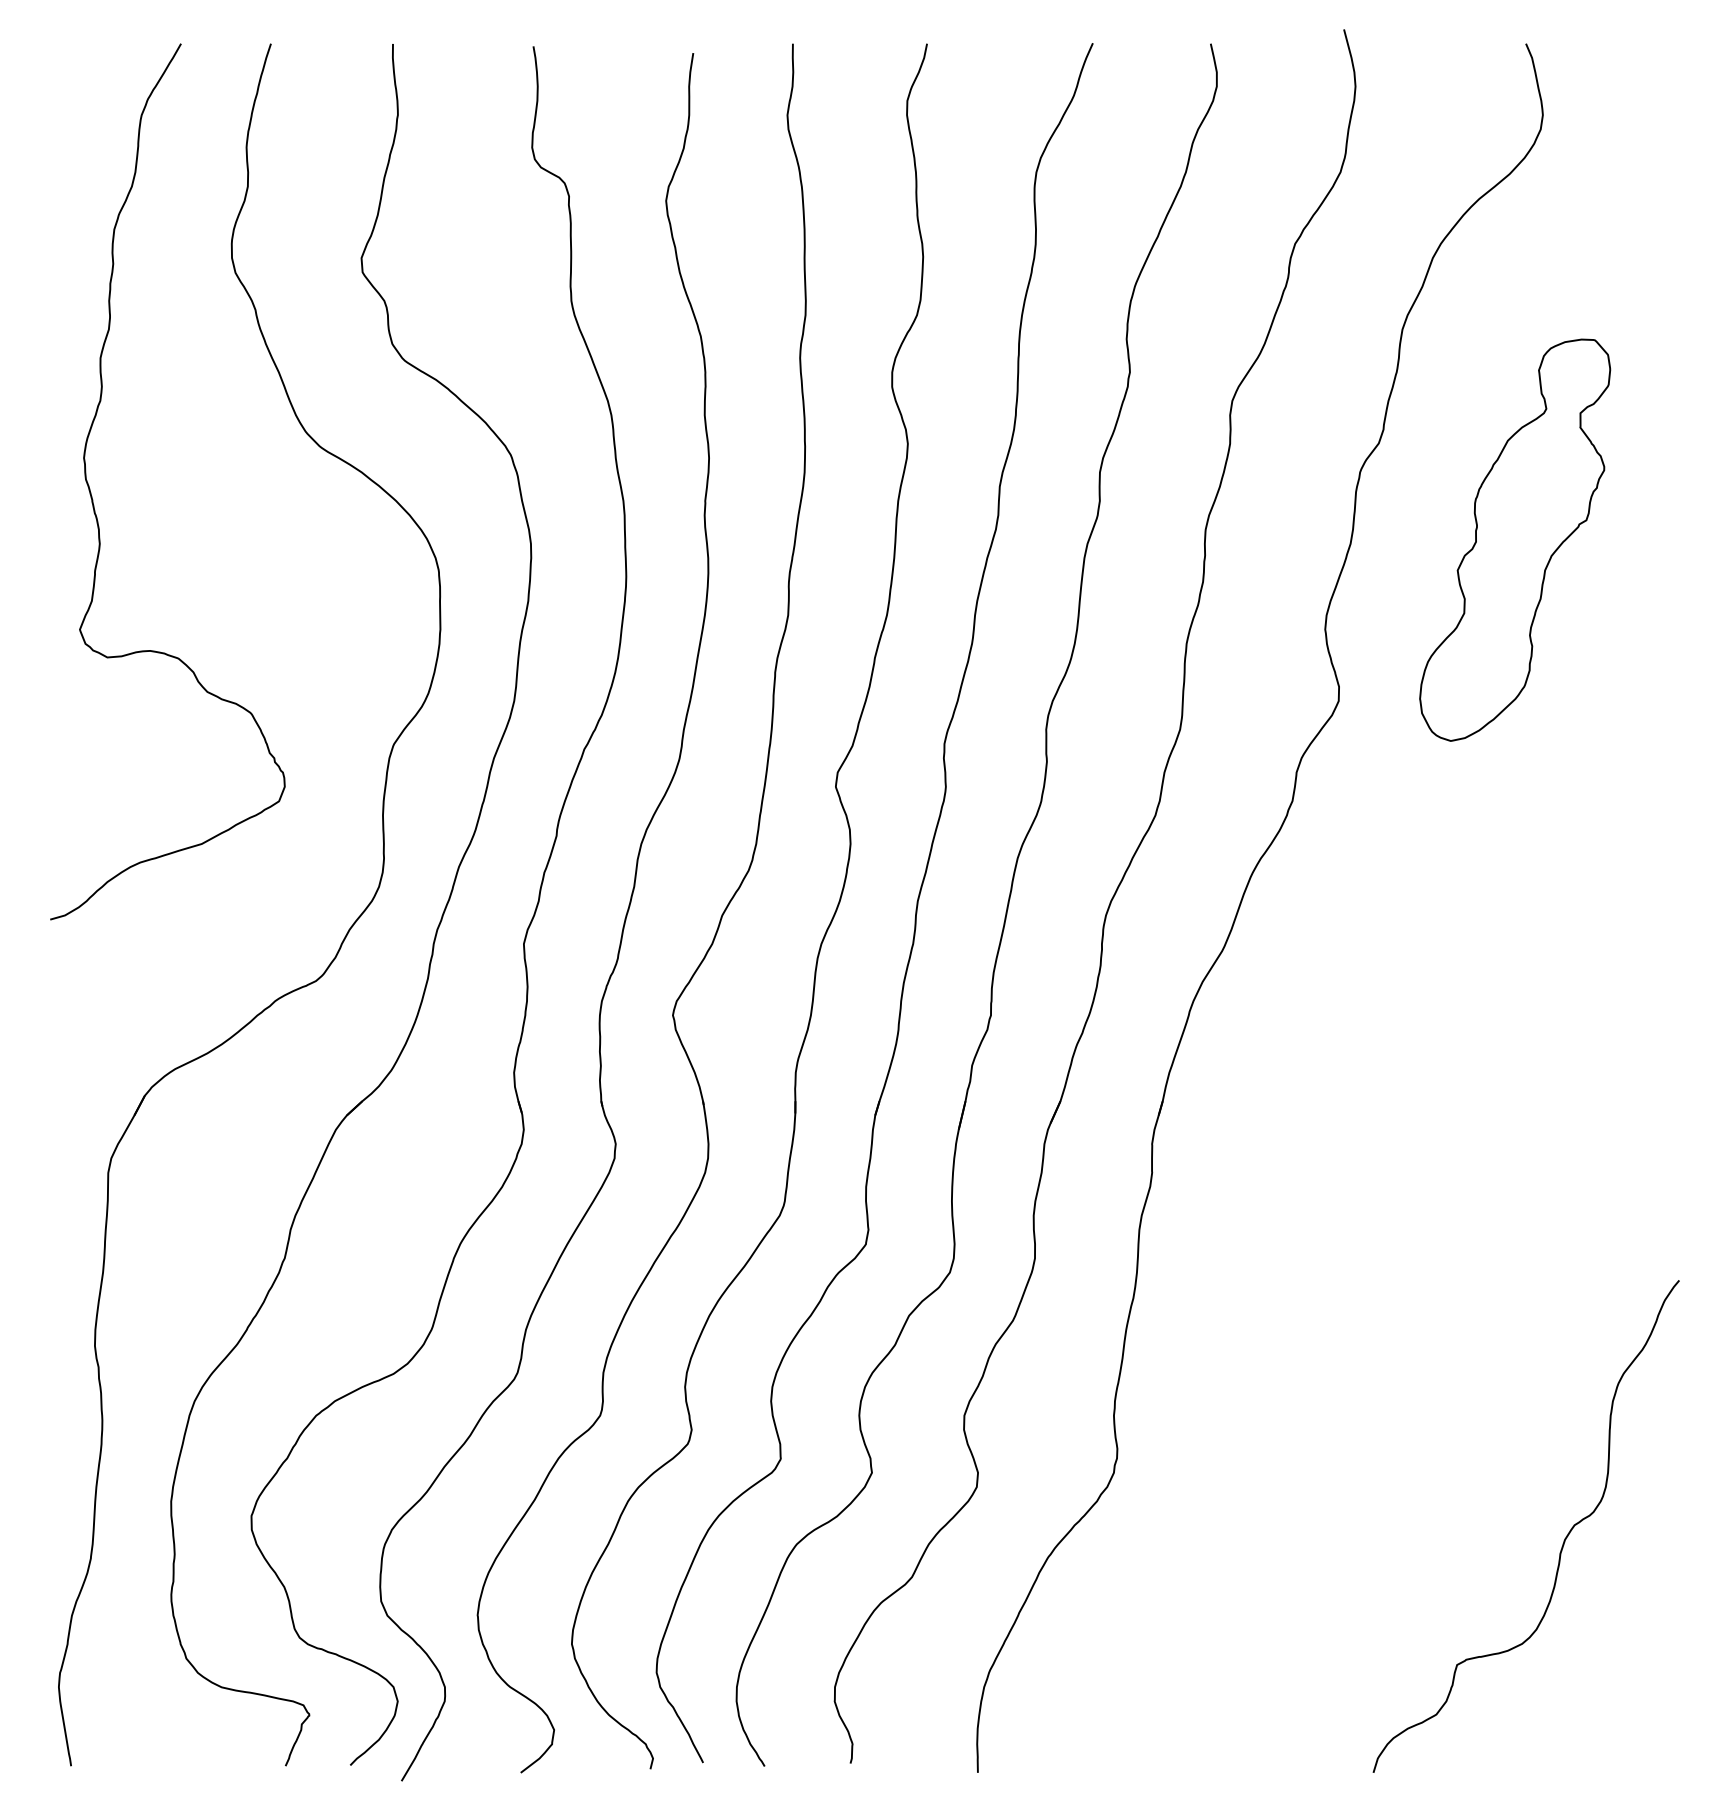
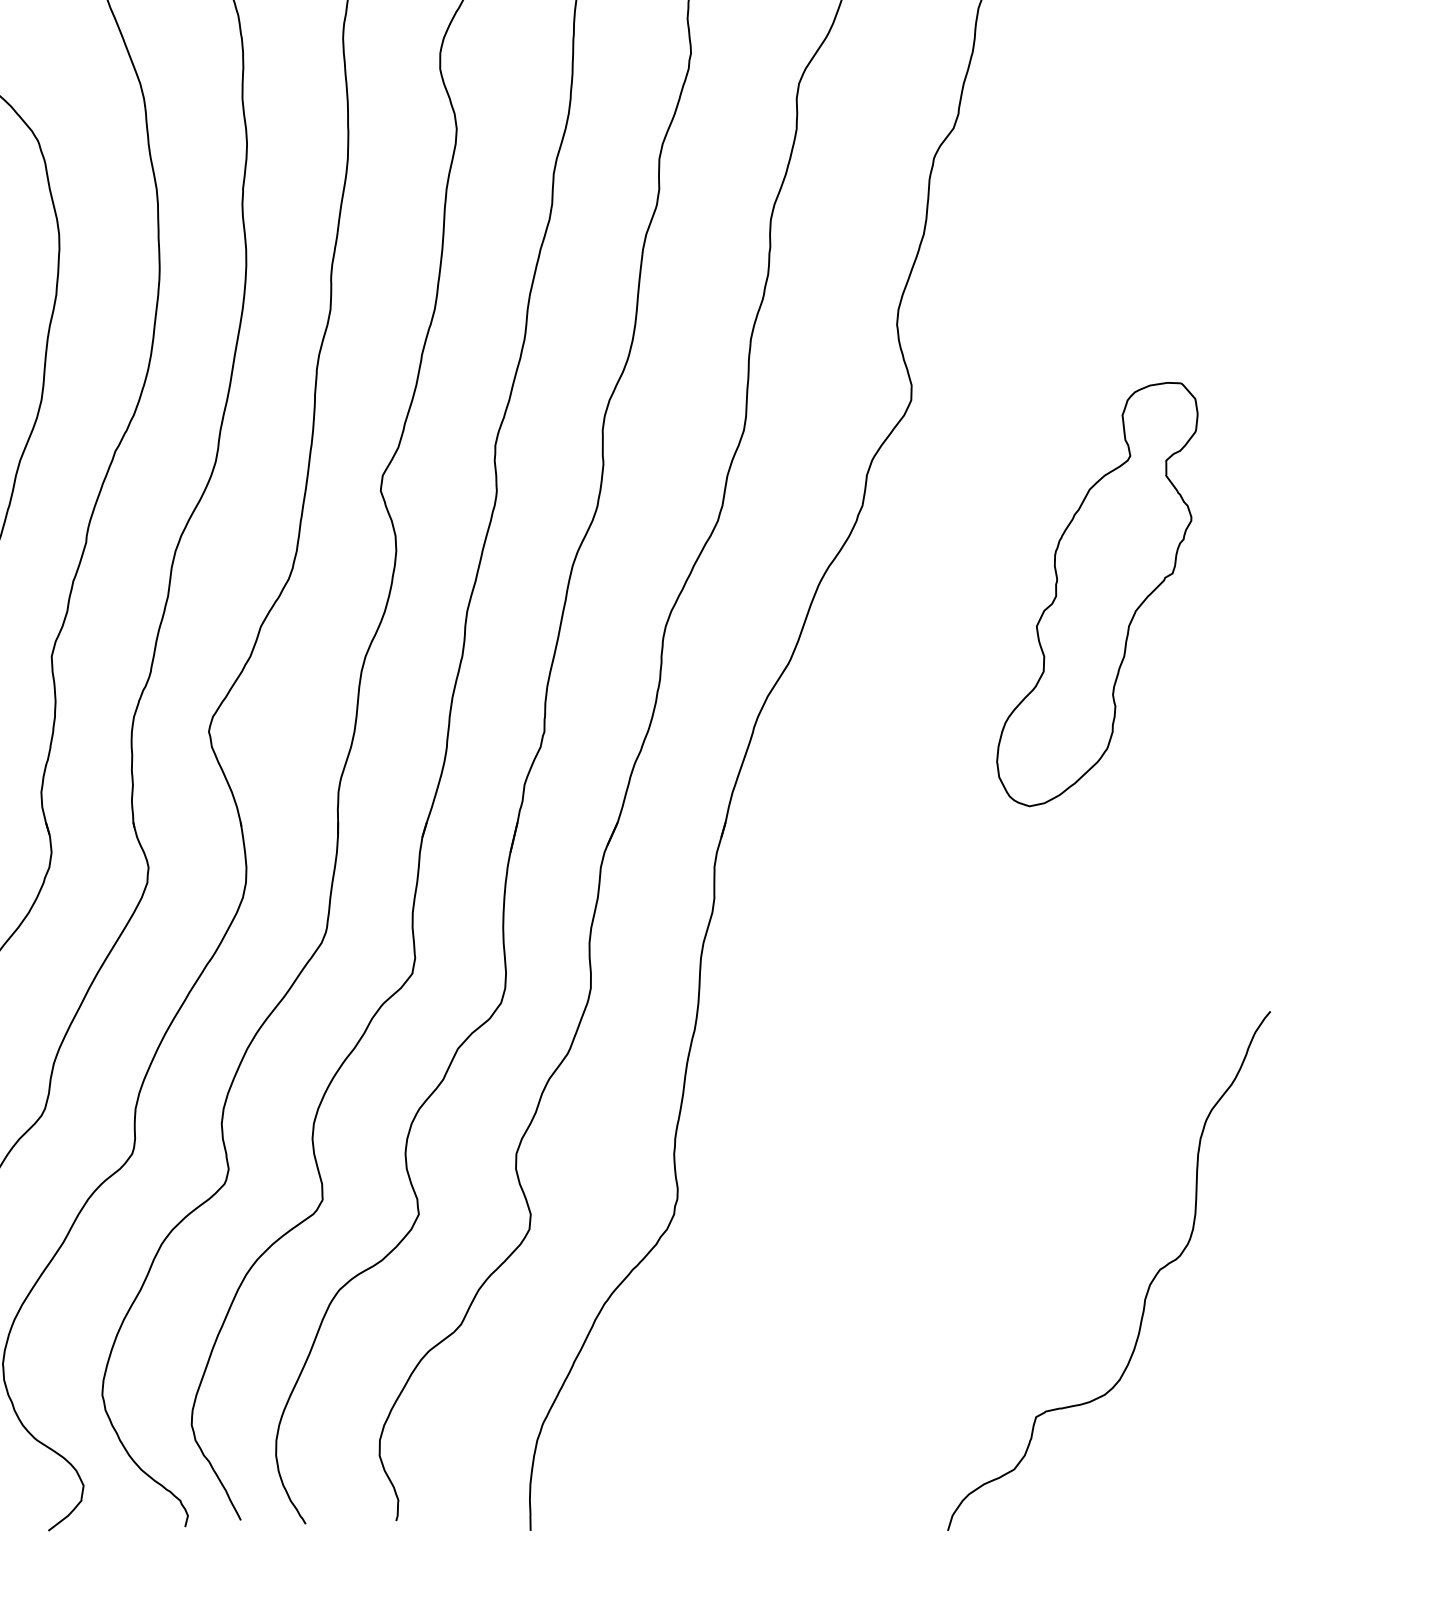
part: (1515, 539) -> (1097, 593), moved

